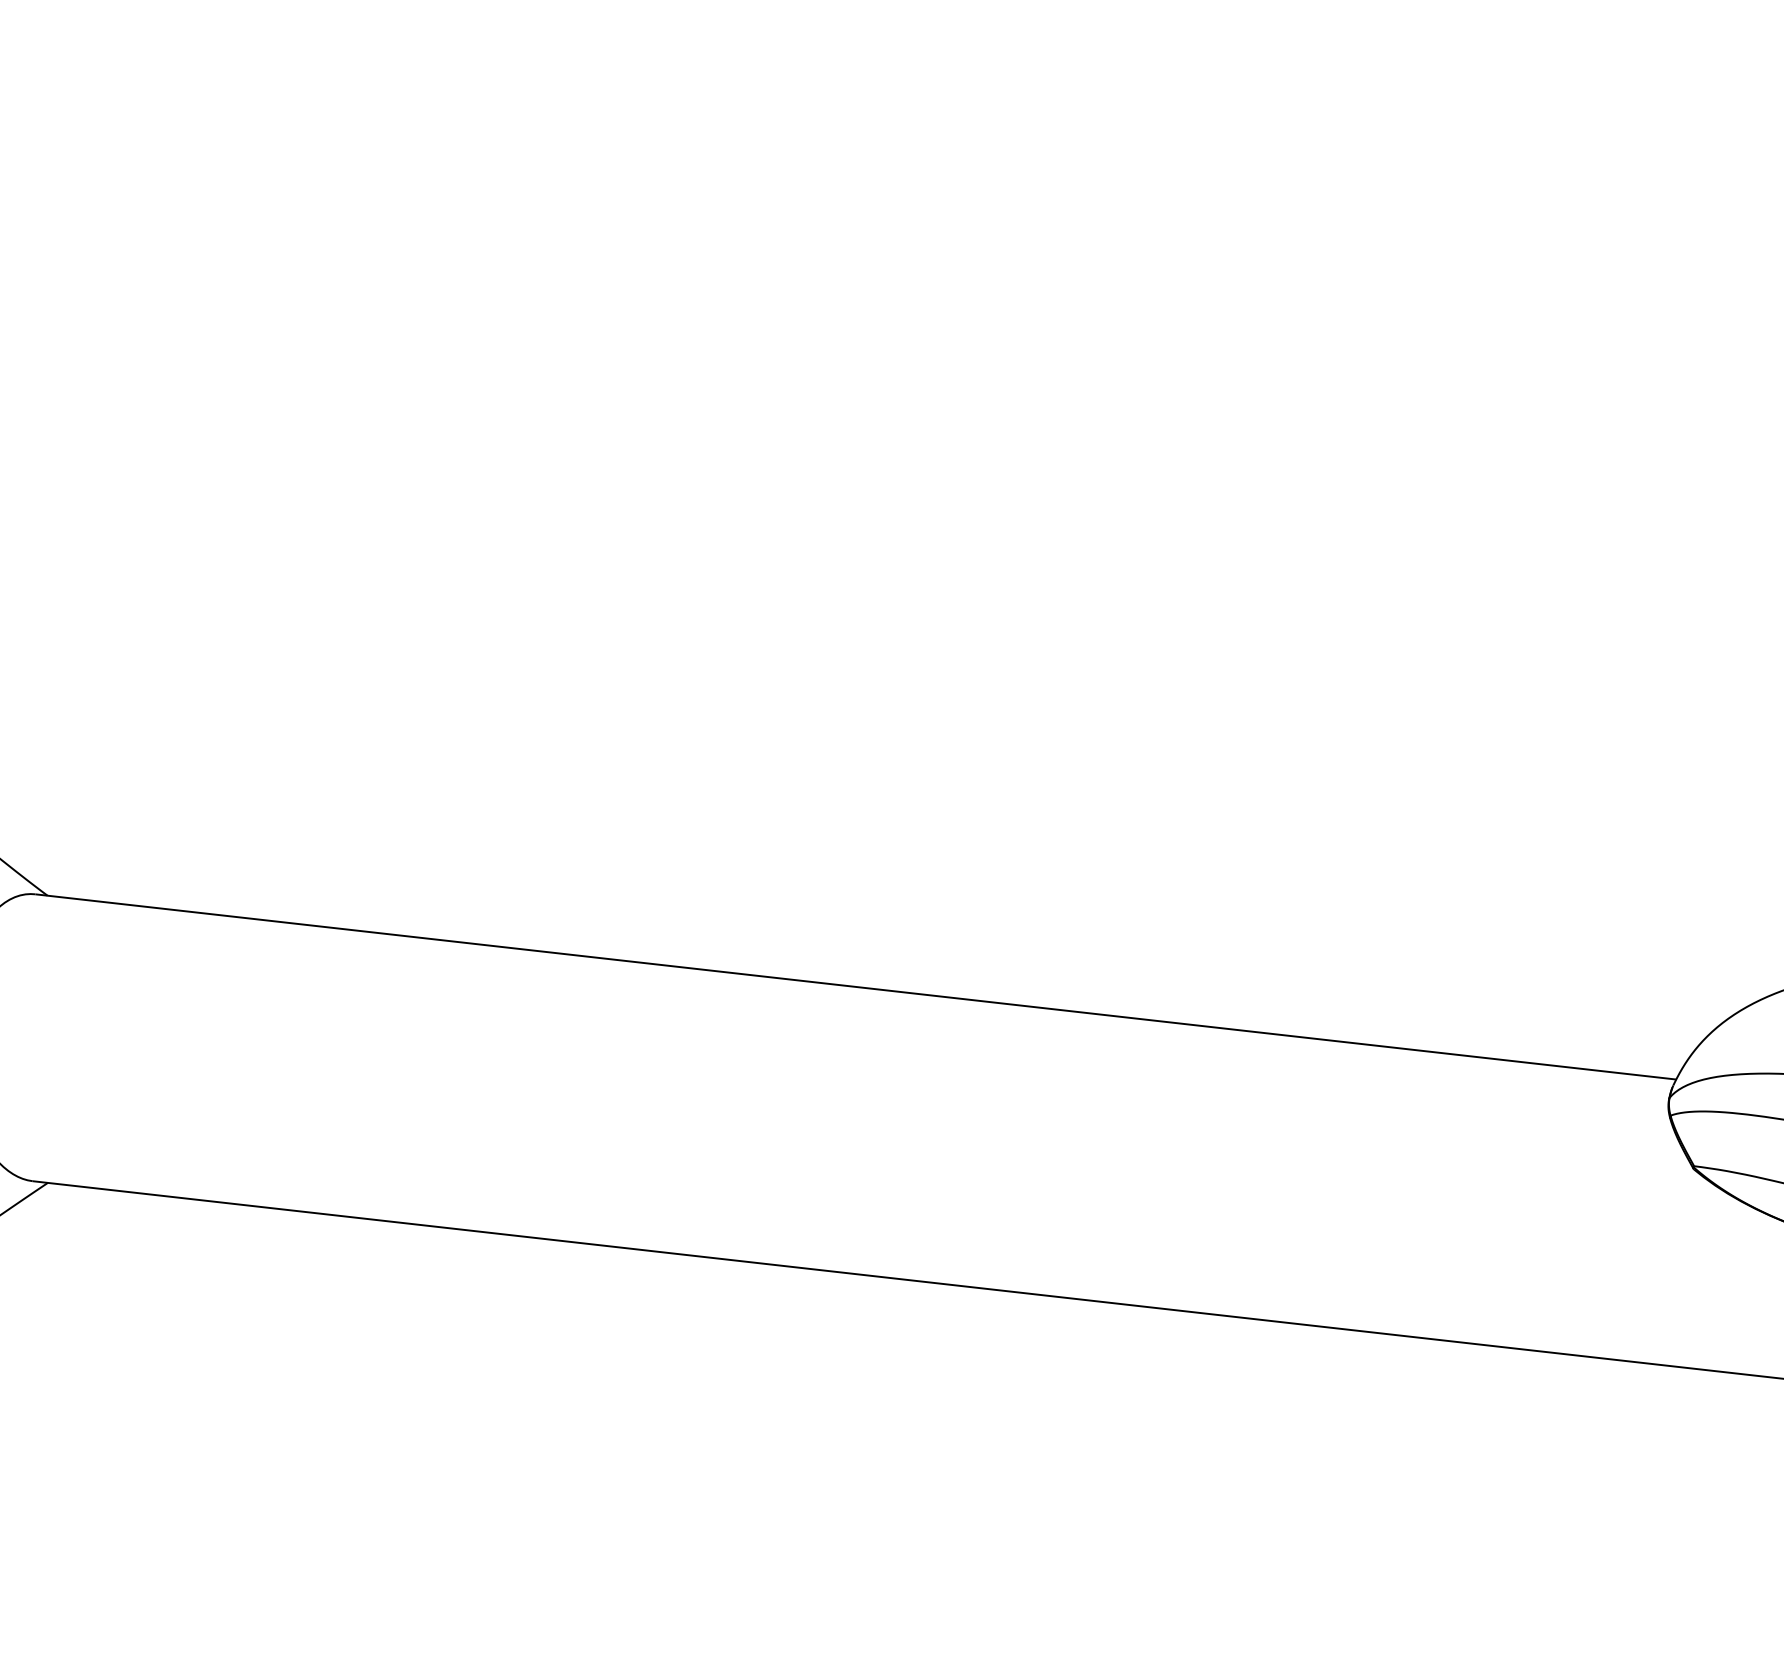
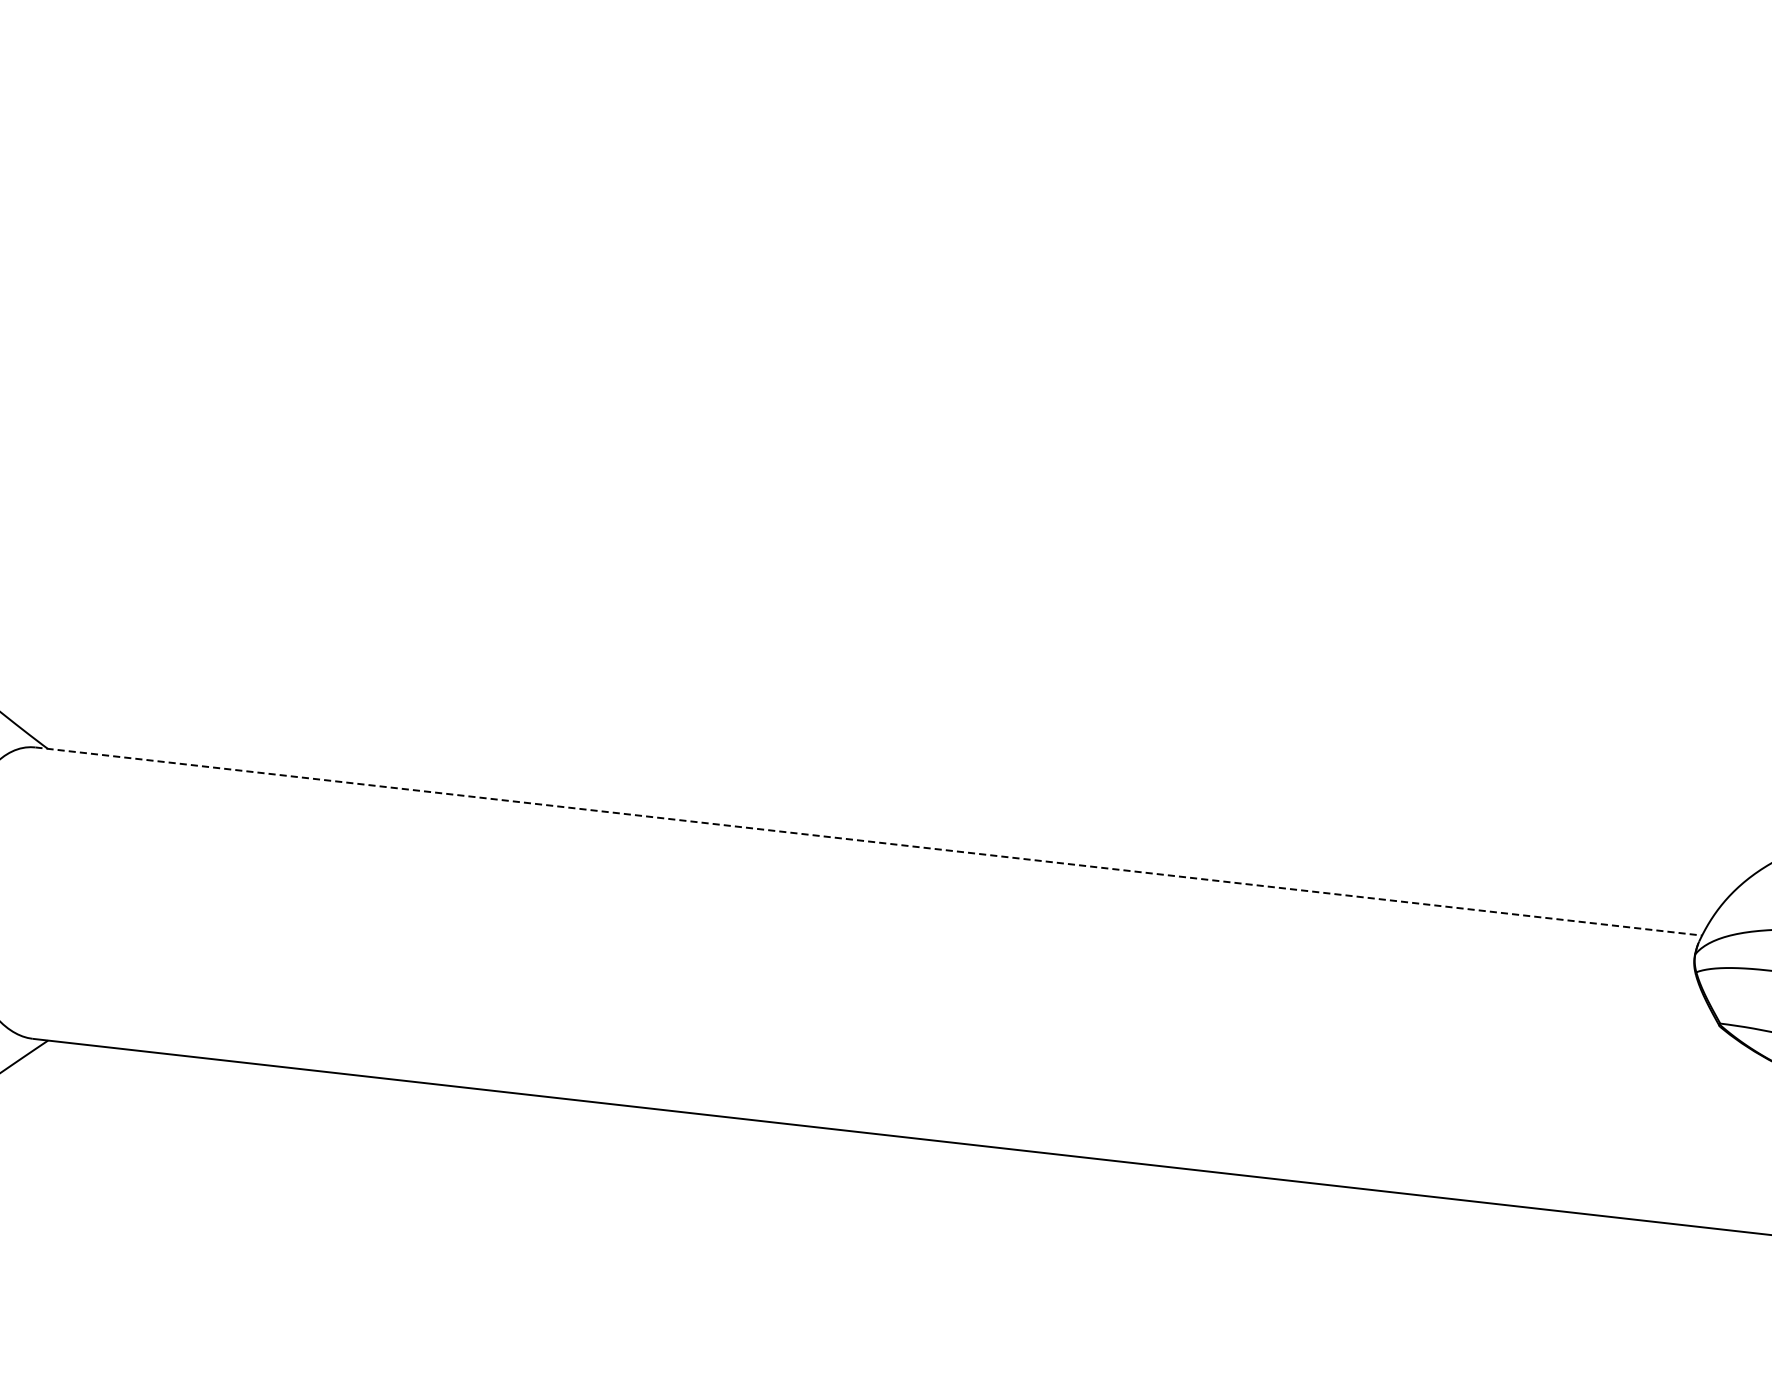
line: (855, 986) -> (868, 841), solid -> dashed

